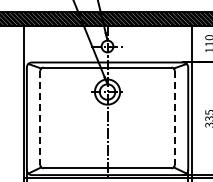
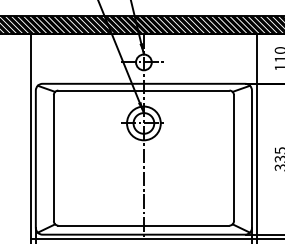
line: (40, 118) -> (54, 158), dashed -> solid
line: (174, 118) -> (233, 158), dashed -> solid

